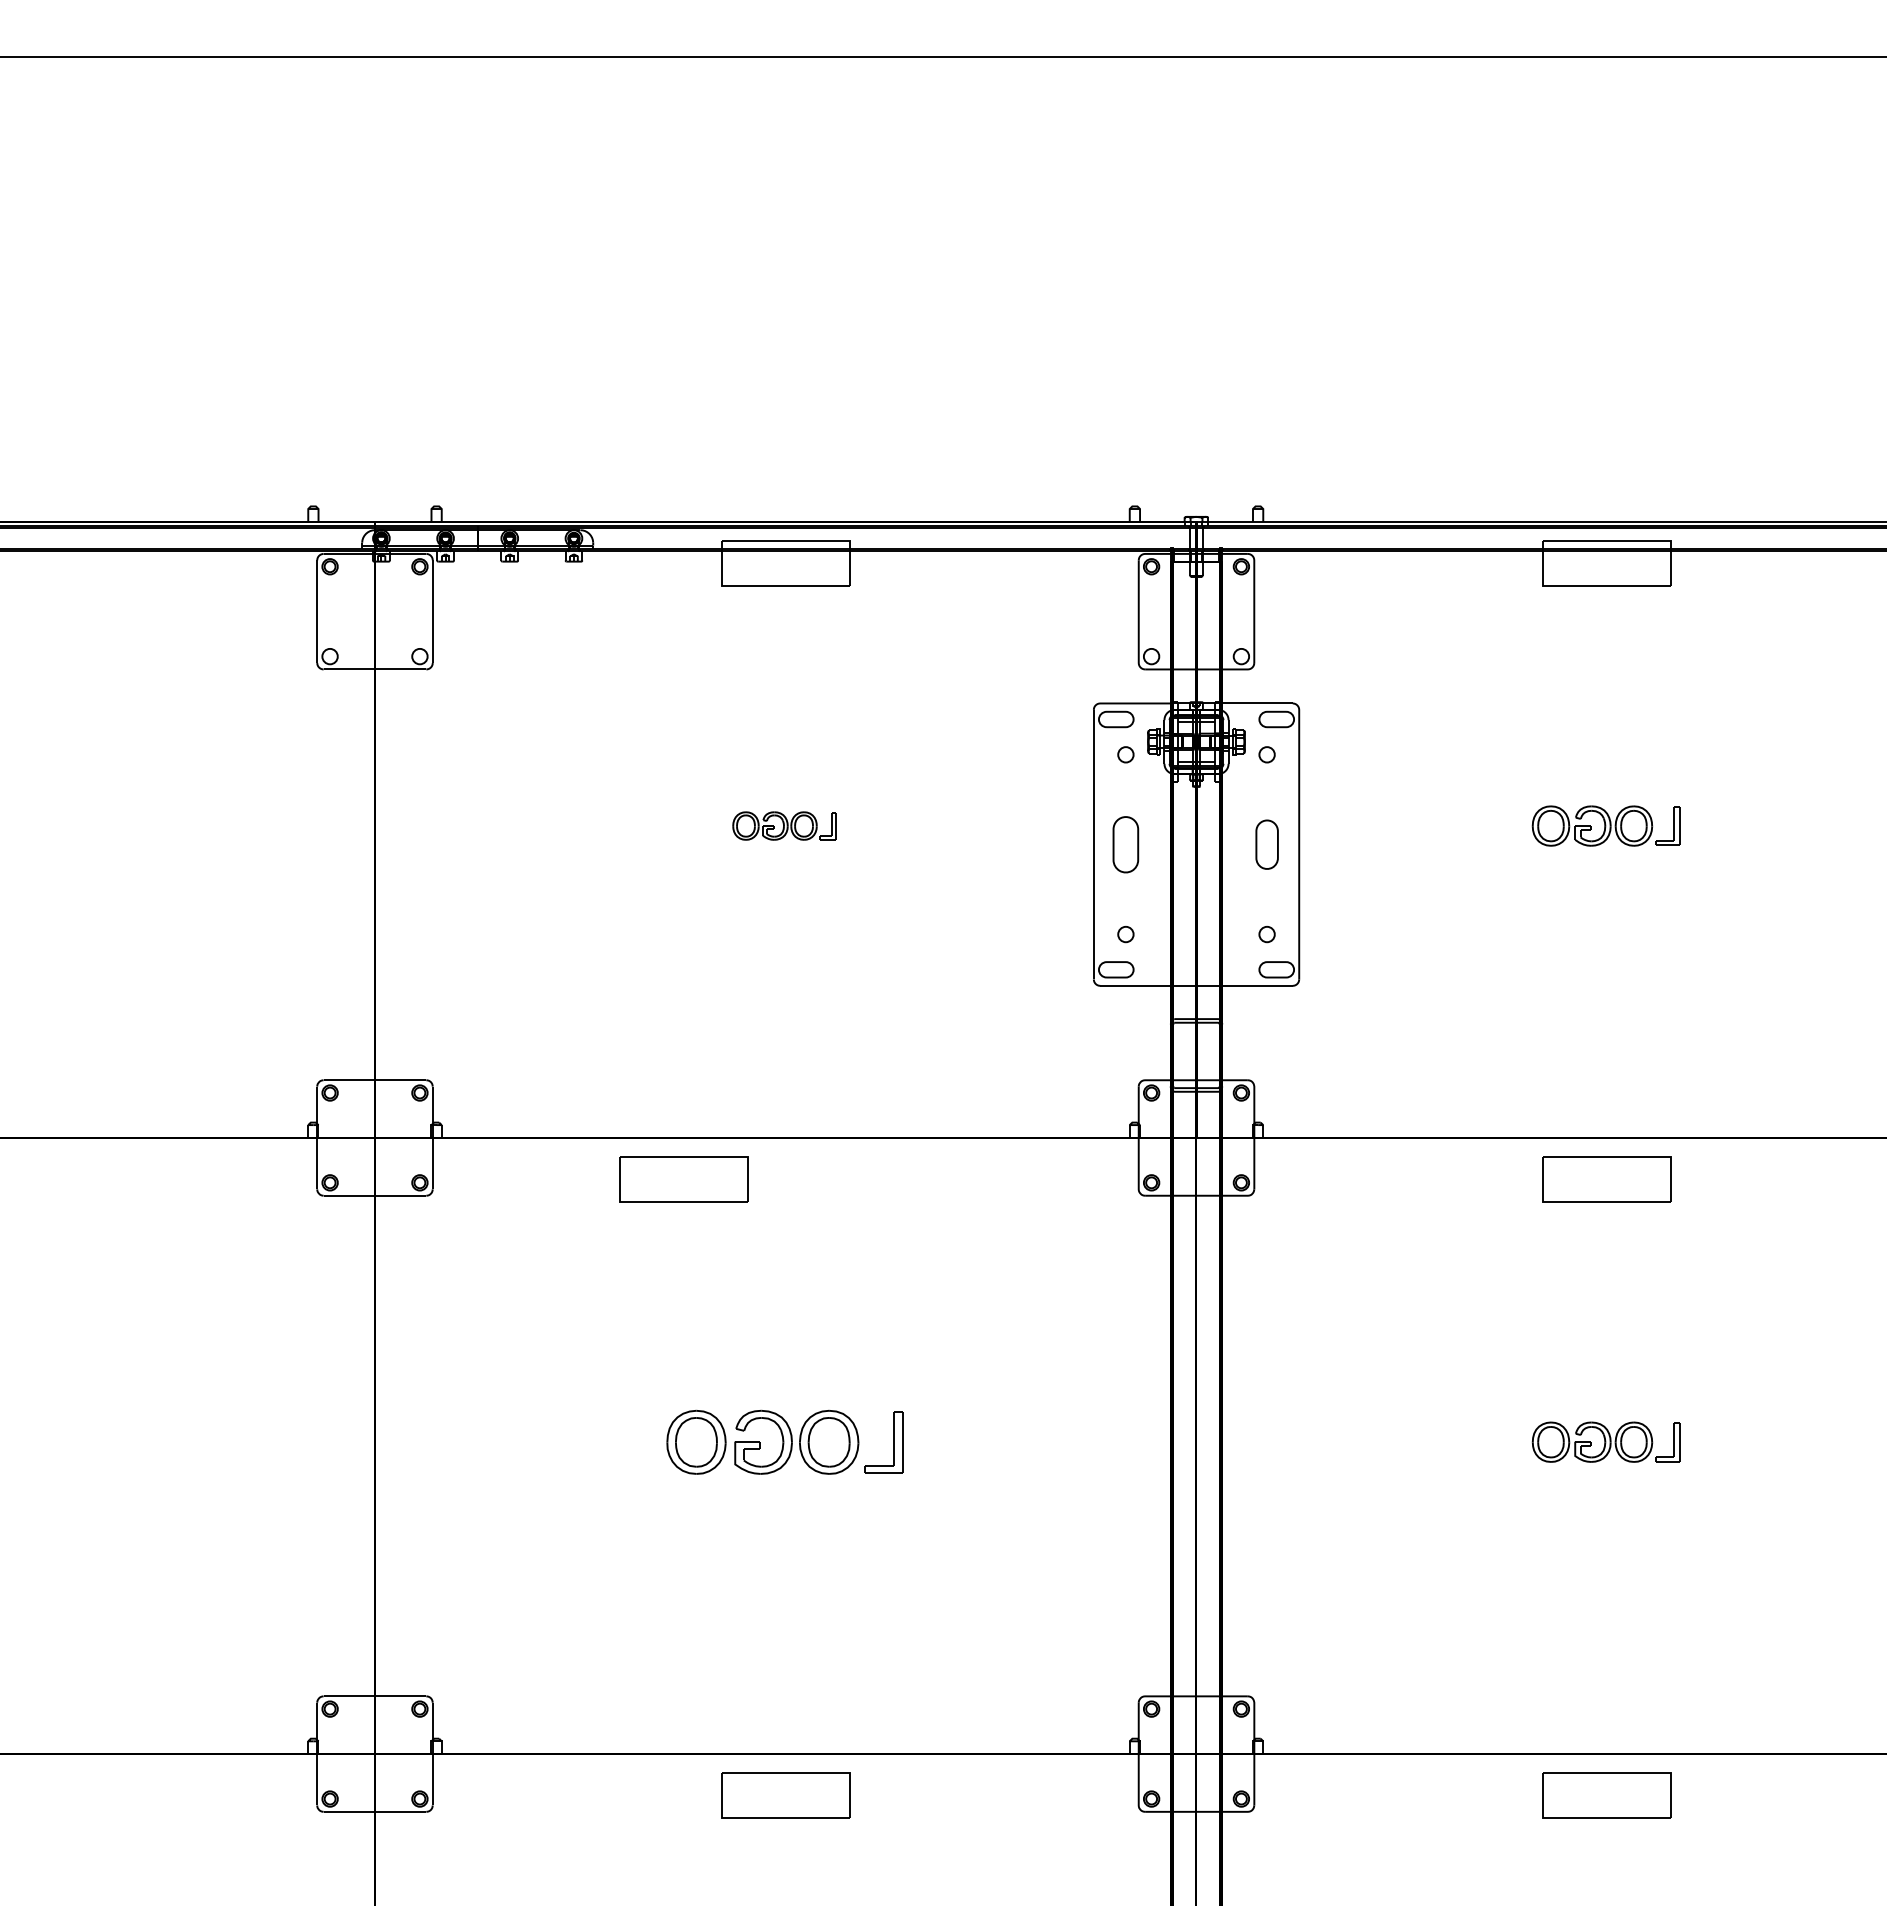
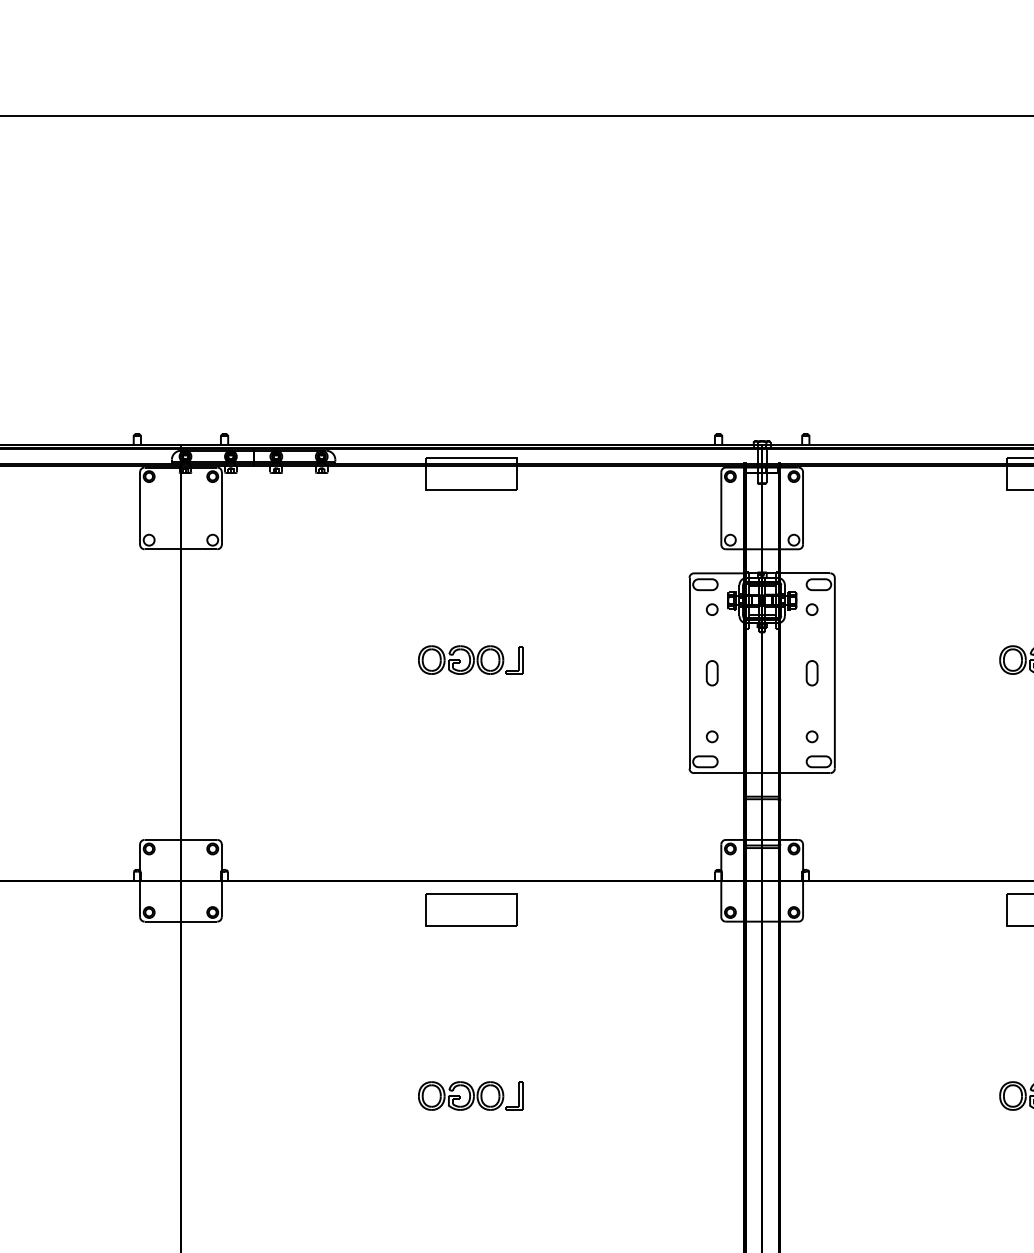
part: (784, 825) -> (470, 659), size x1.43
part: (1125, 844) -> (711, 673), size x0.62
part: (1266, 844) -> (811, 673), size x0.71
part: (683, 1179) -> (471, 910), moved
part: (784, 1441) -> (470, 1095), size x0.62

